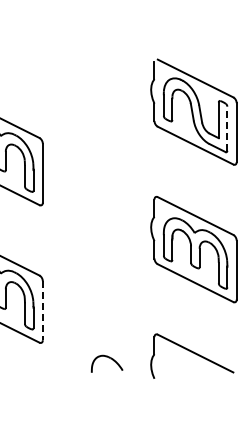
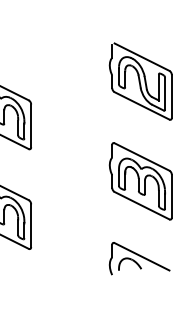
line: (227, 128) -> (165, 93), dashed -> solid
line: (42, 311) -> (30, 226), dashed -> solid
part: (107, 363) -> (130, 264), moved

